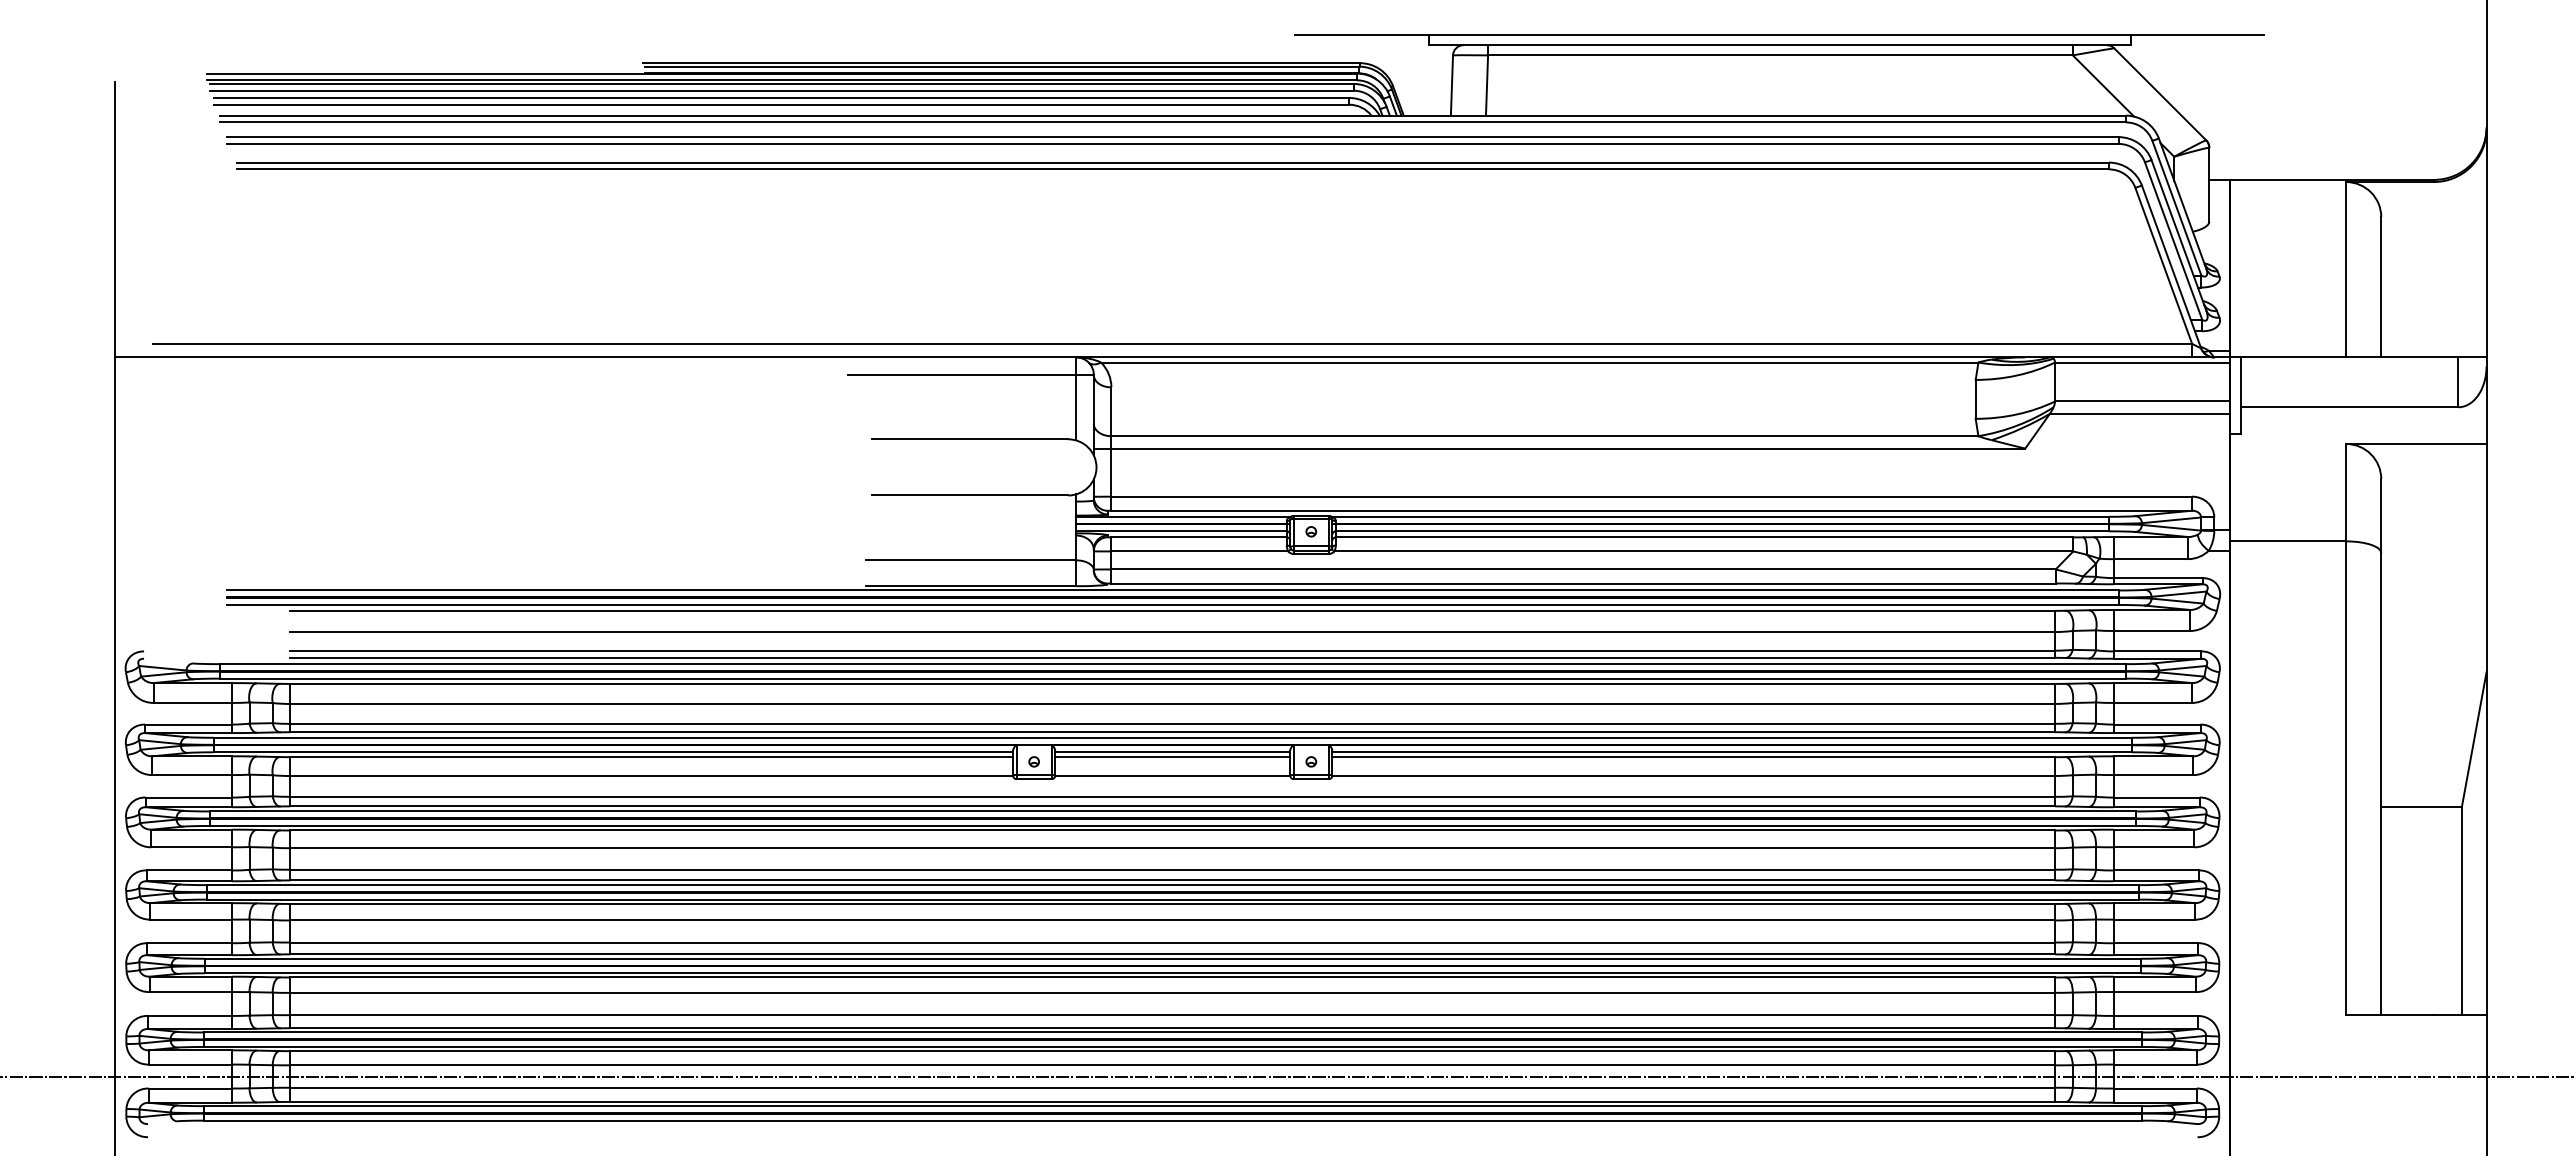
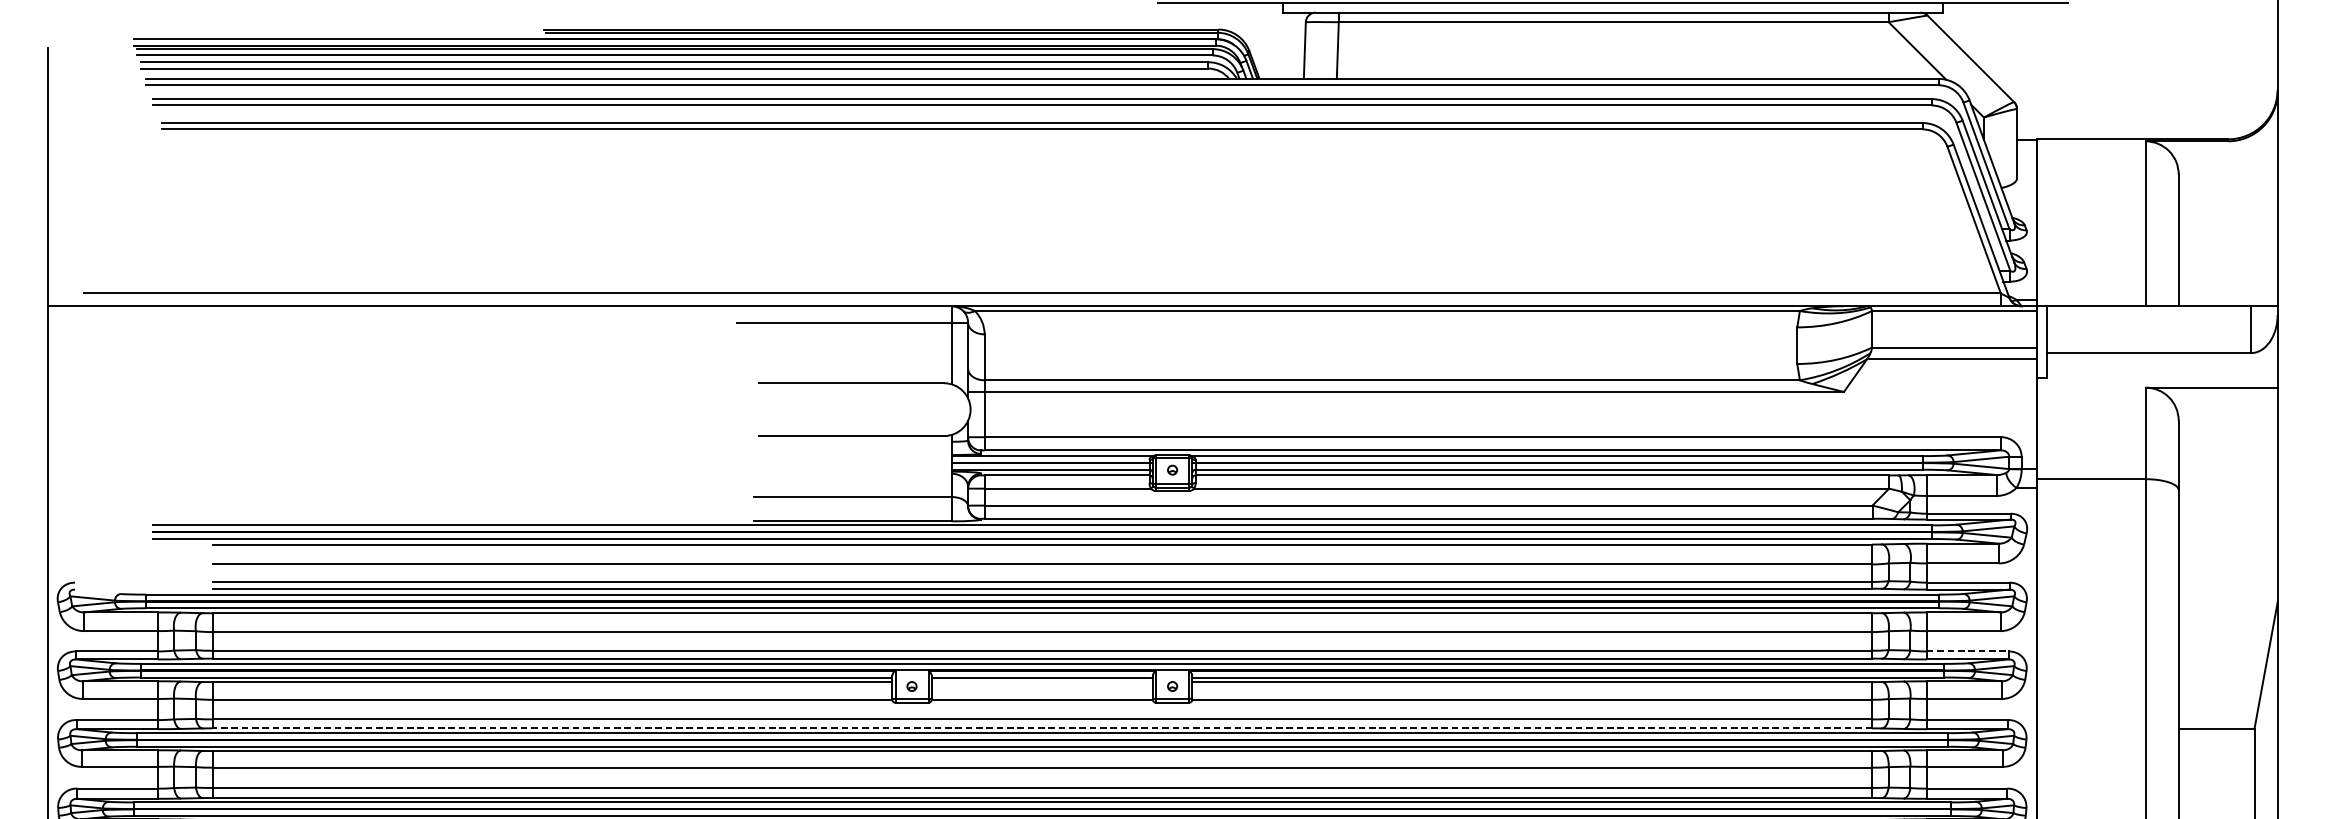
line: (2157, 724) -> (1968, 651), solid -> dashed
line: (1172, 757) -> (1042, 682), removed
line: (1172, 806) -> (1042, 728), solid -> dashed

